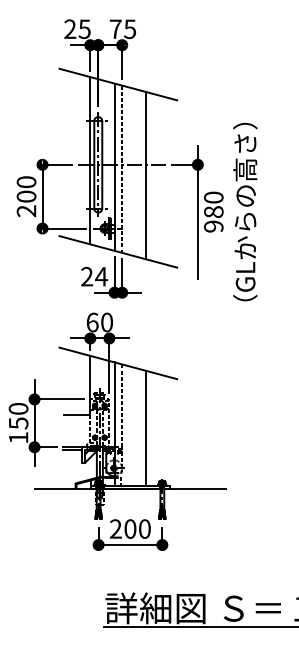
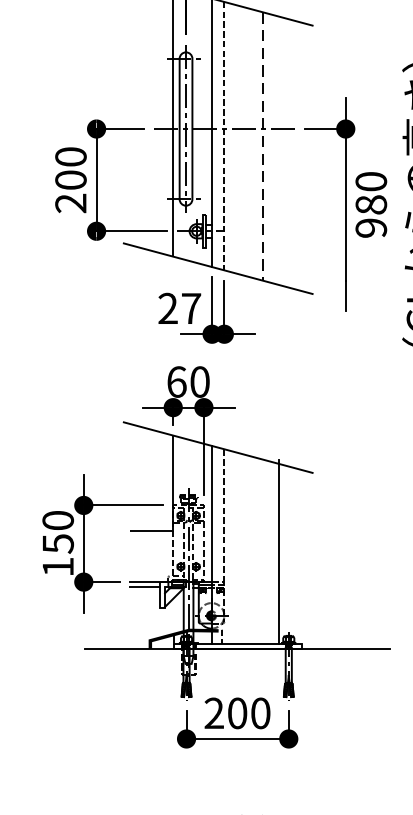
line: (146, 175) -> (263, 146), solid -> dashed
text: (101, 276) -> (191, 308), 24 -> 27
line: (146, 427) -> (279, 550), moved

